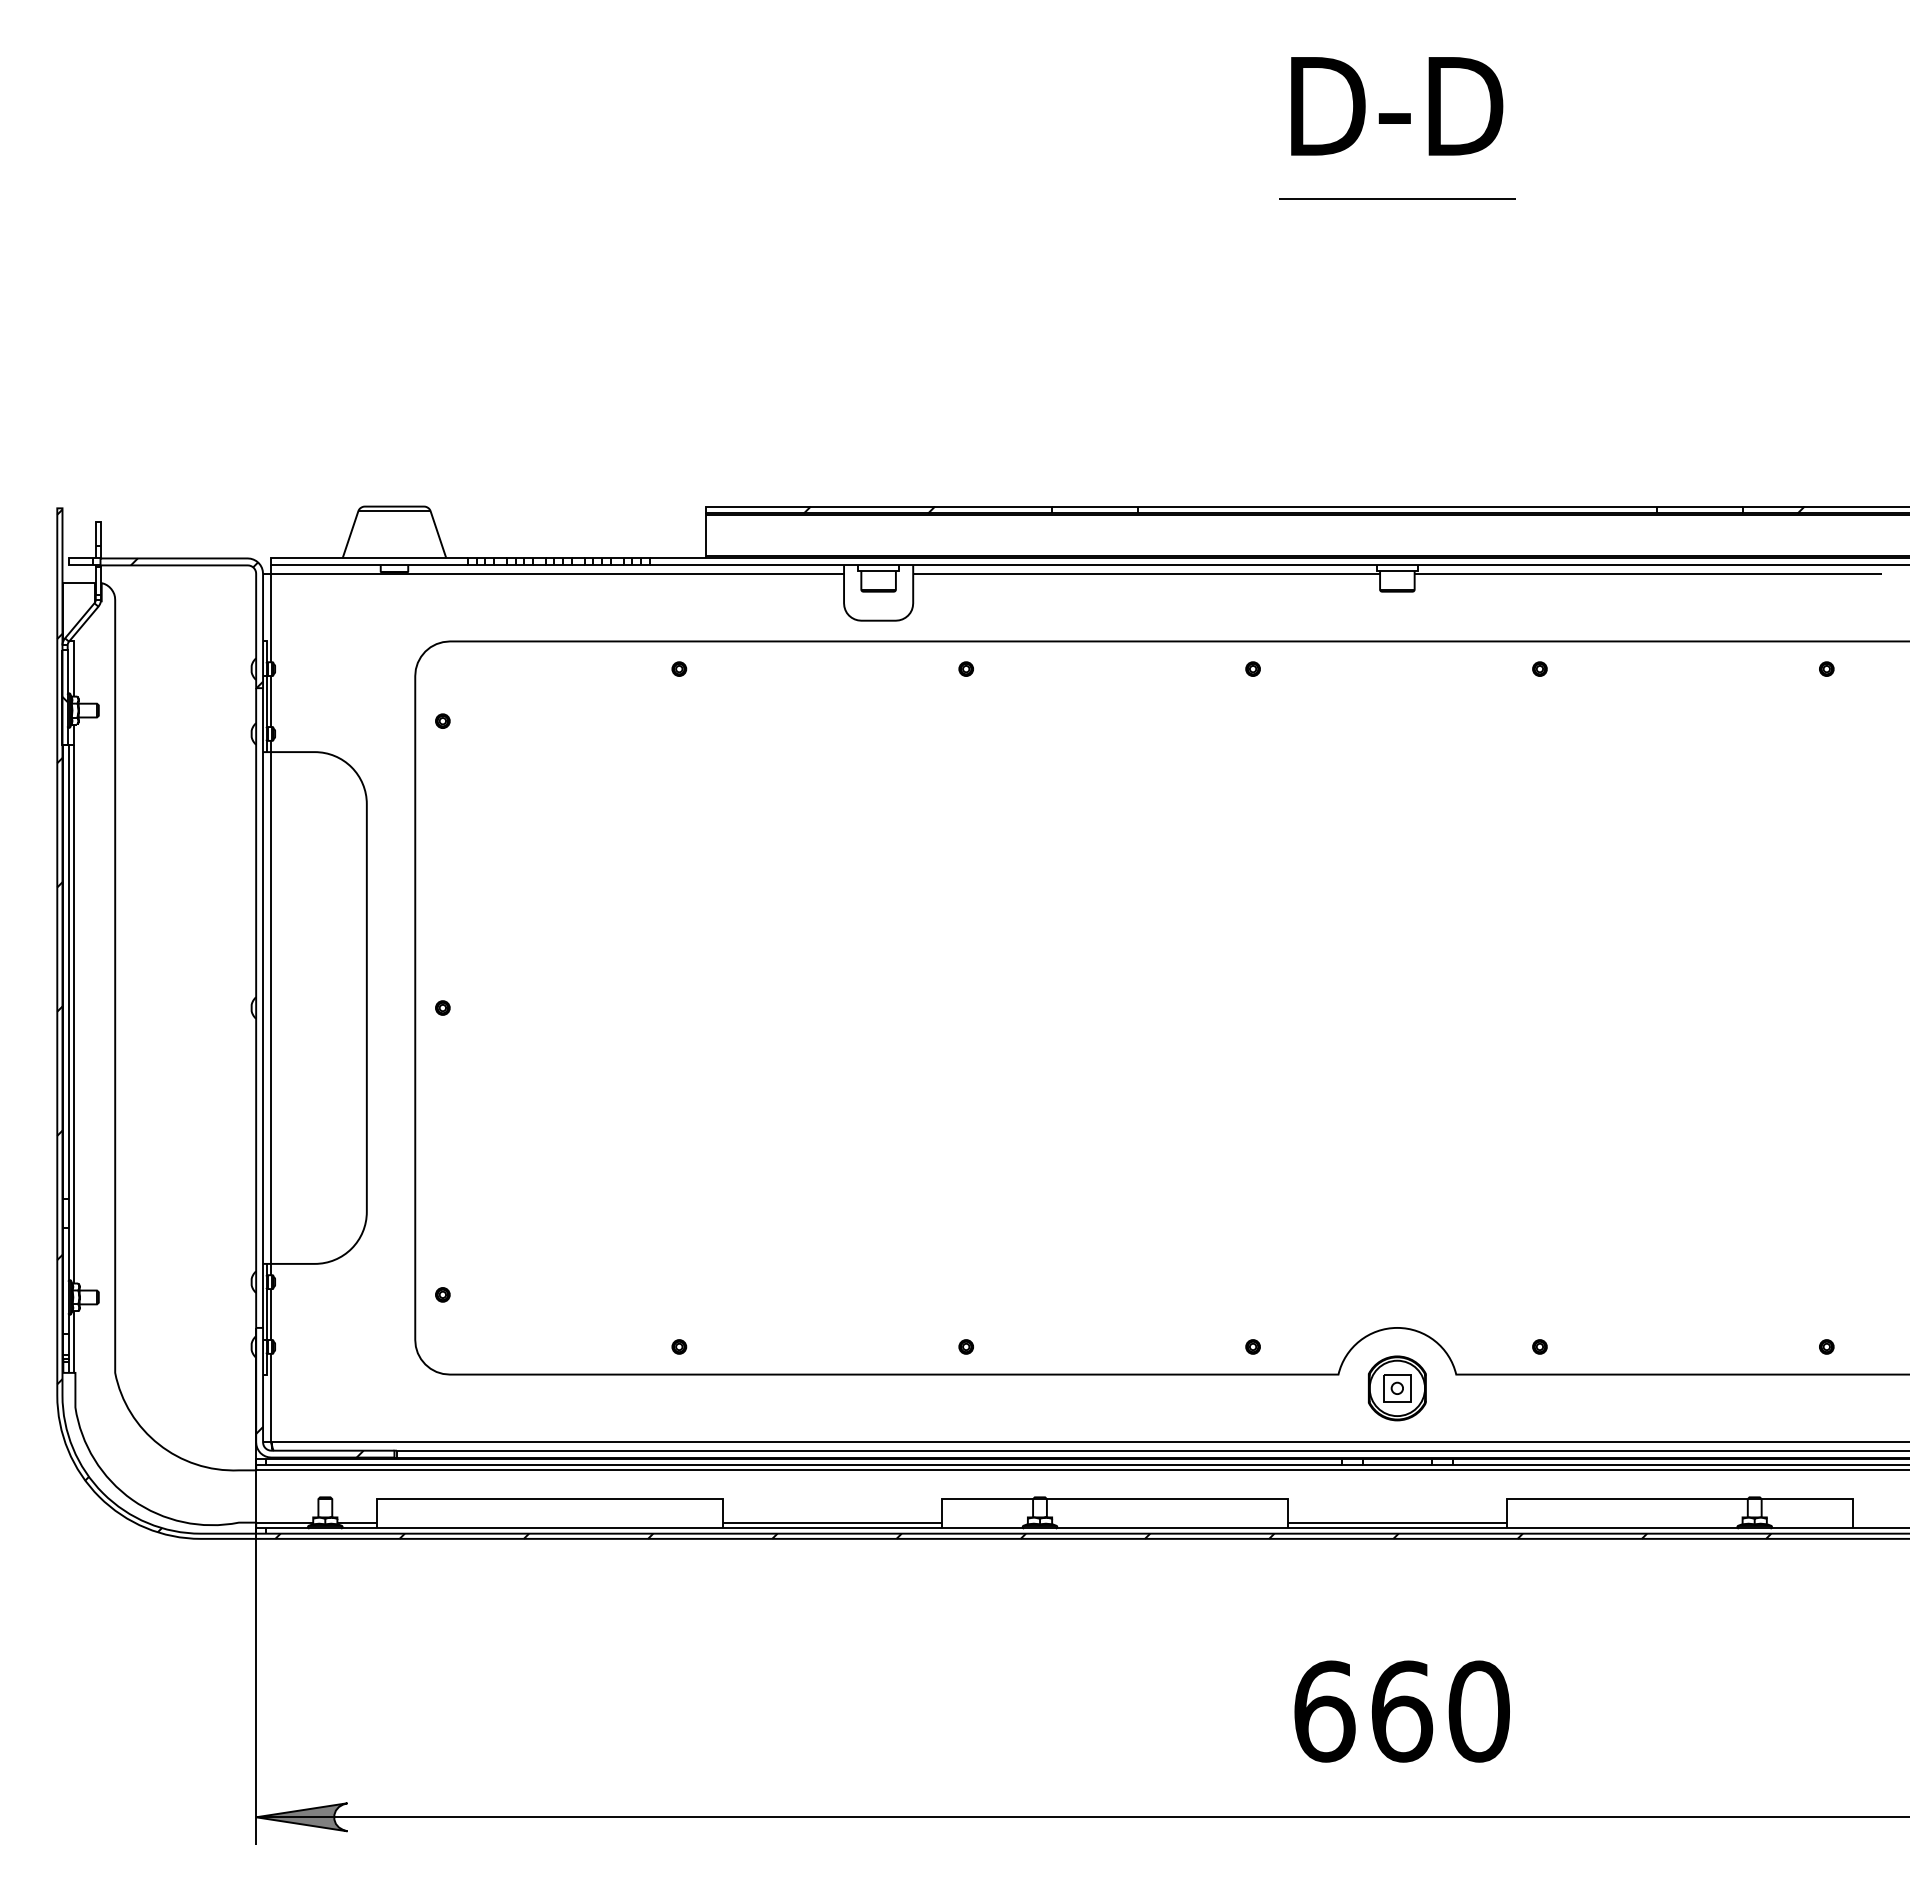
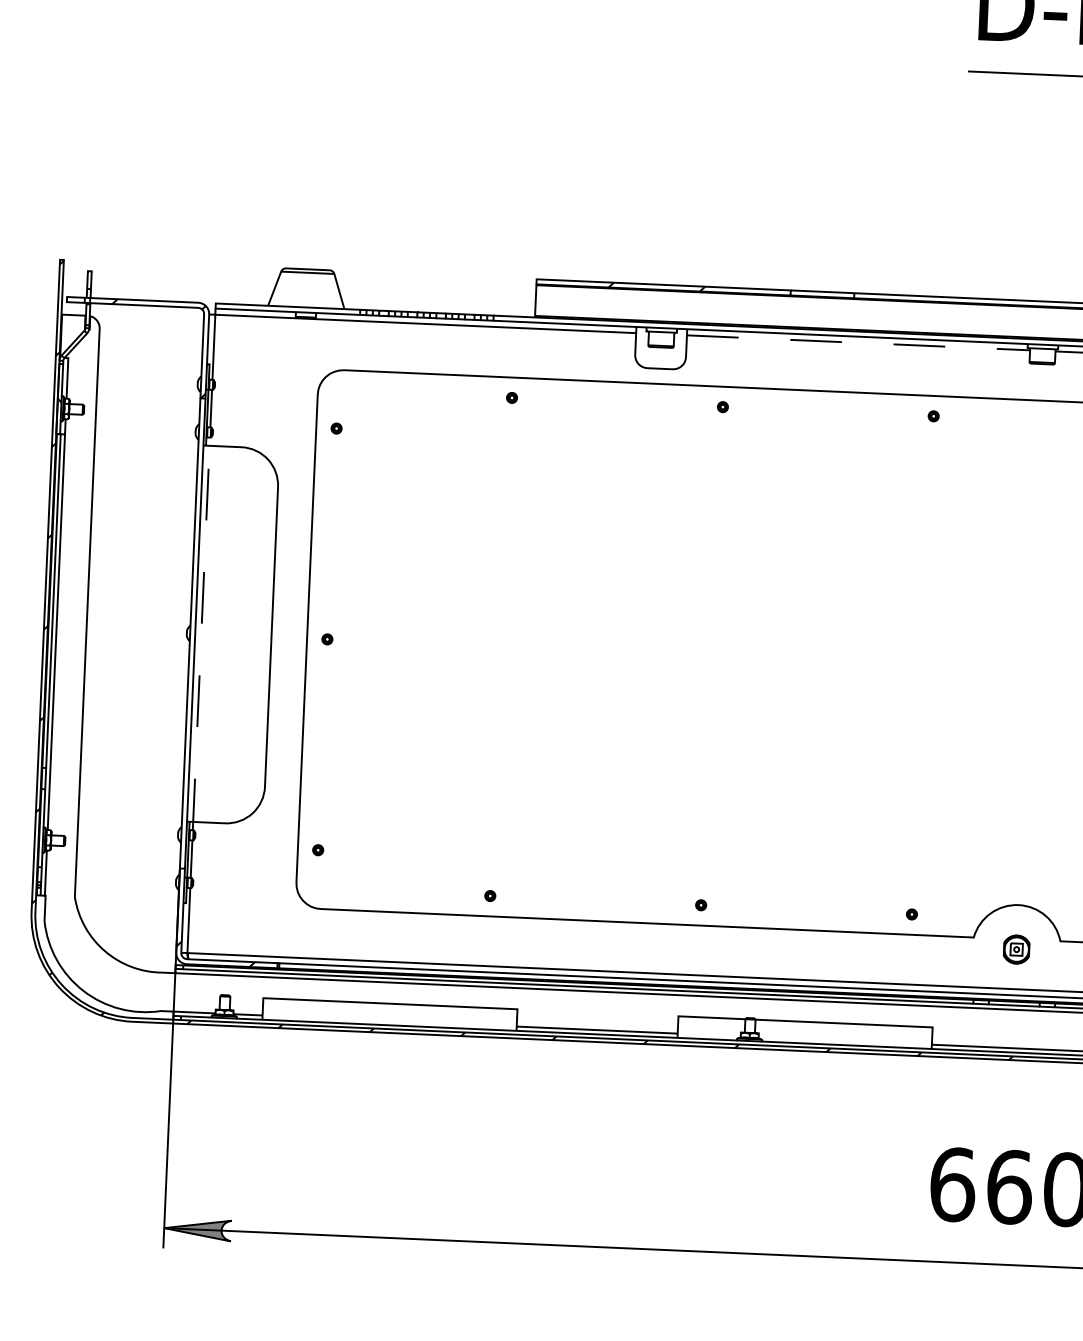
line: (1147, 573) -> (859, 342), solid -> dashed
line: (271, 1008) -> (201, 634), solid -> dashed
part: (1397, 1388) -> (1016, 949), size x0.6

